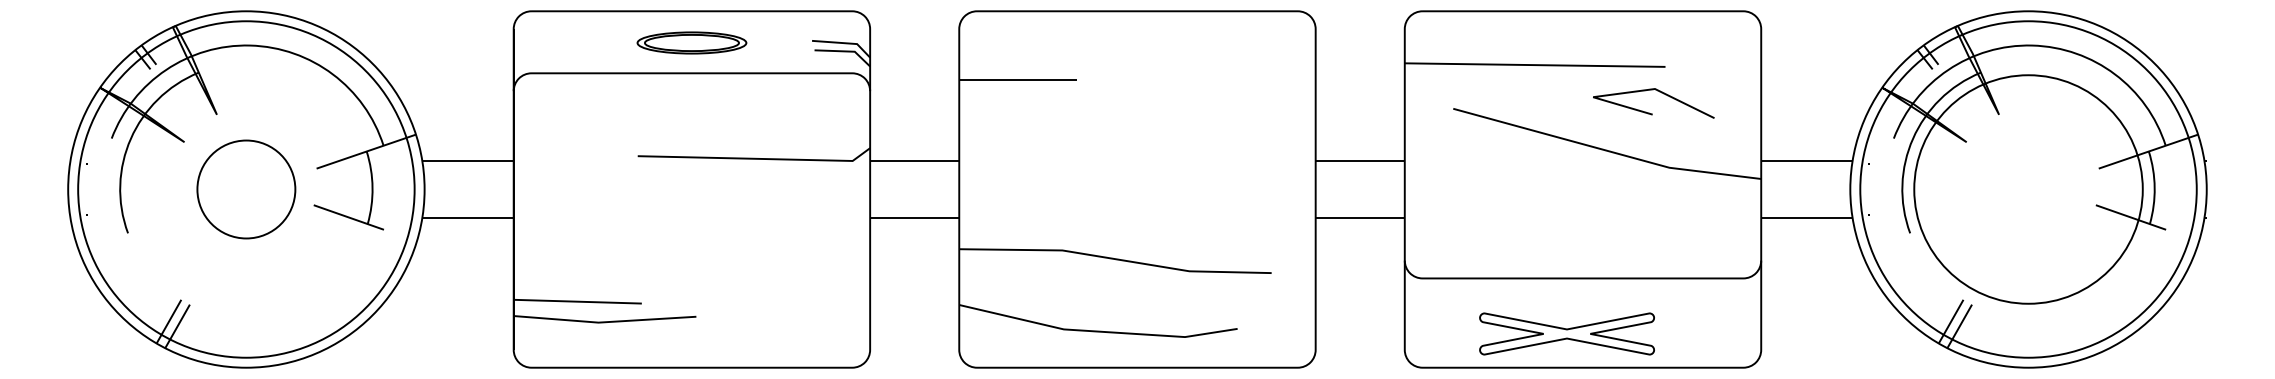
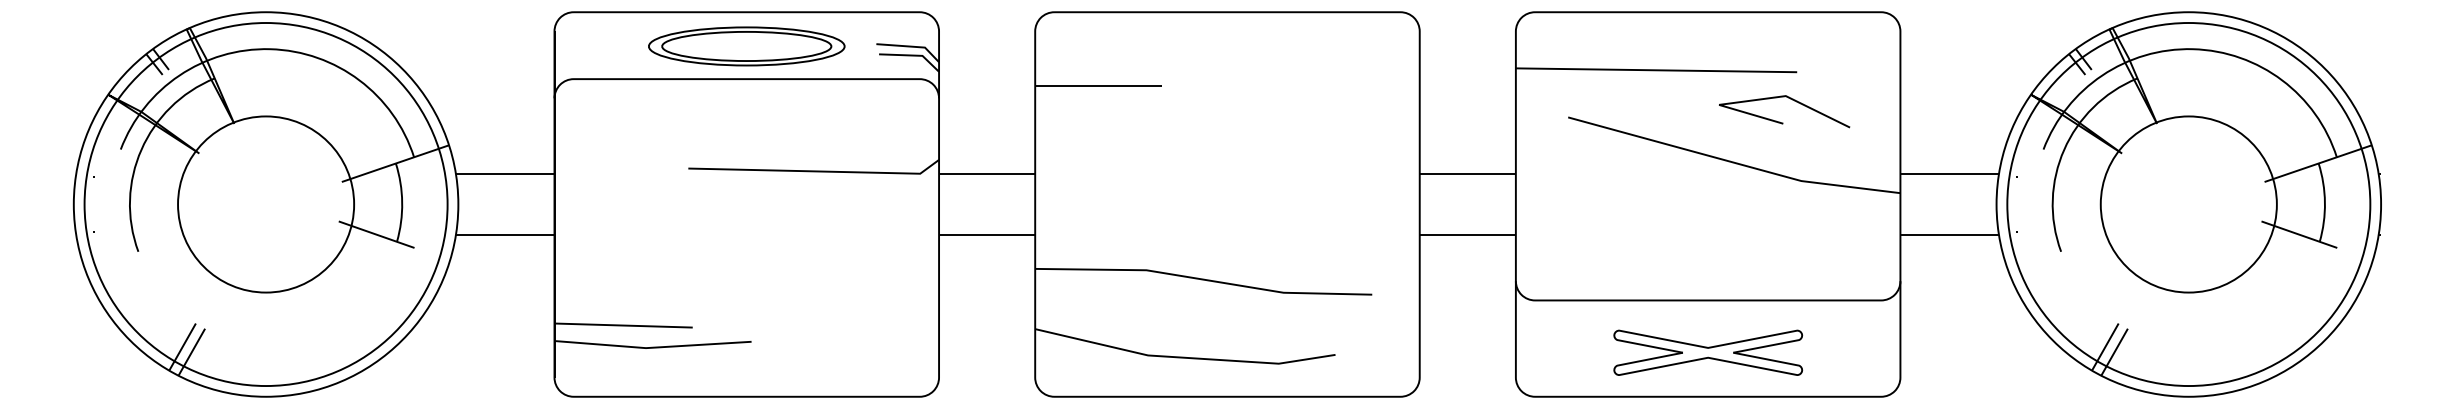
part: (691, 42) -> (746, 45), size x1.67
circle: (246, 189) -> (266, 204), size x1.67
circle: (2028, 189) -> (2188, 204), size x0.71
part: (1566, 333) -> (1707, 352), moved

